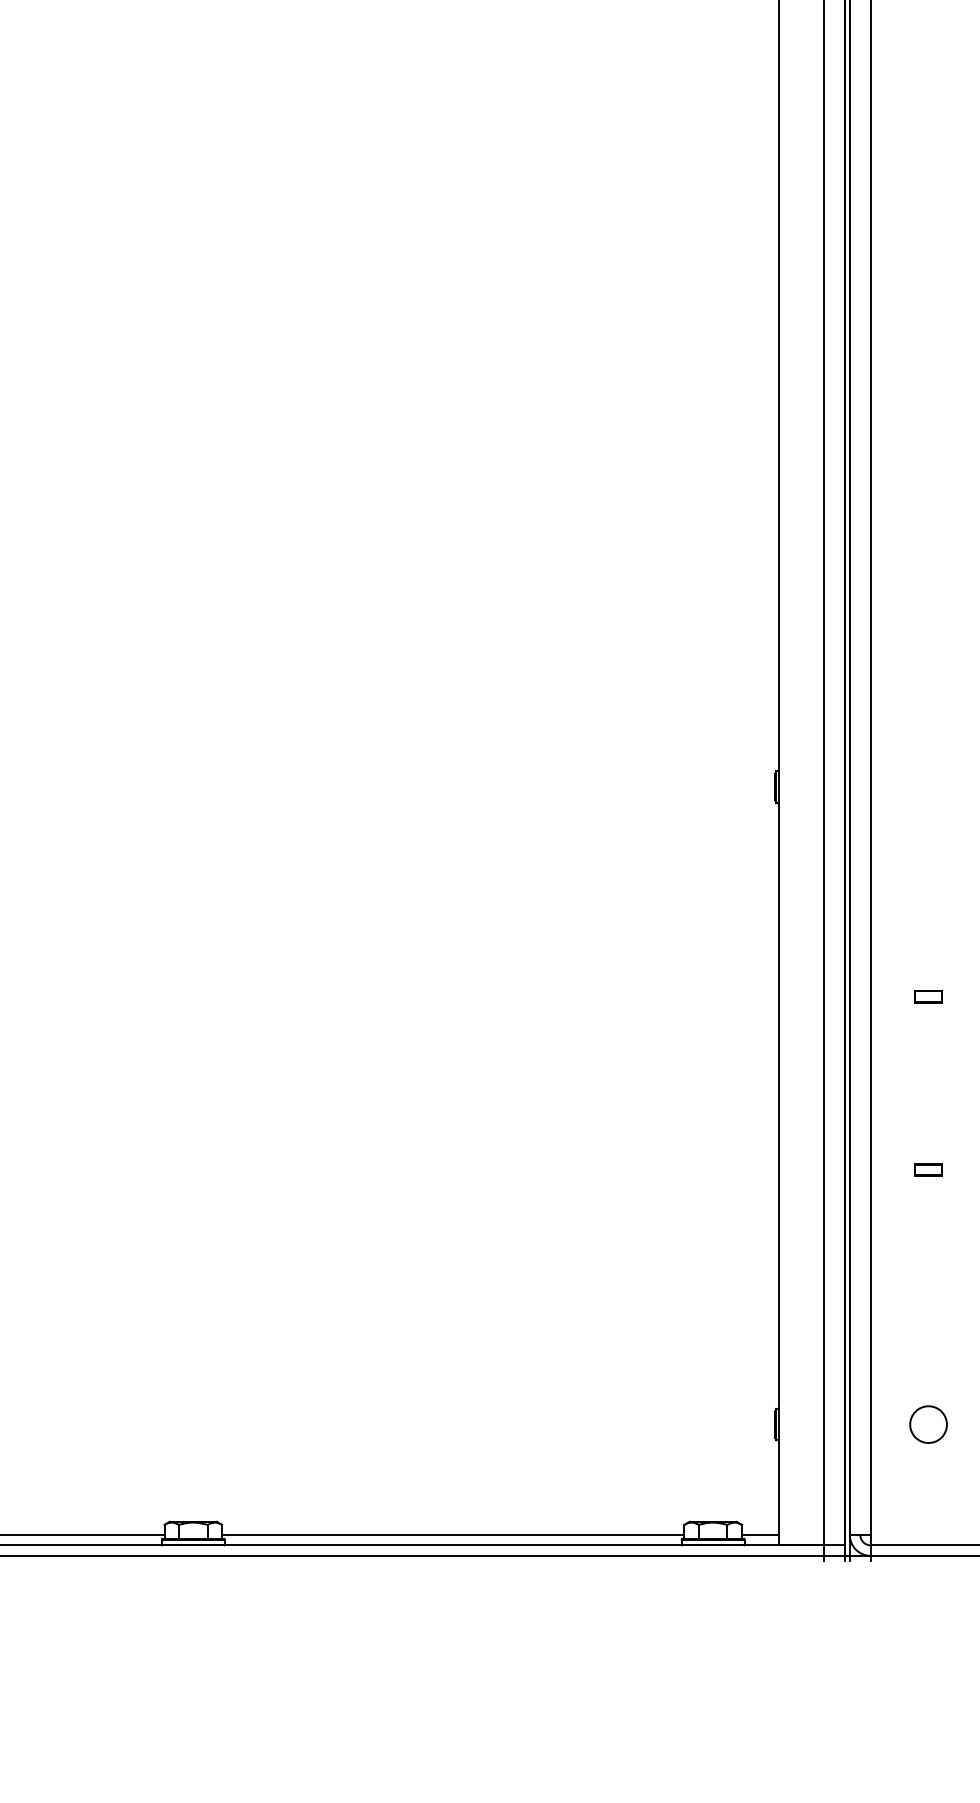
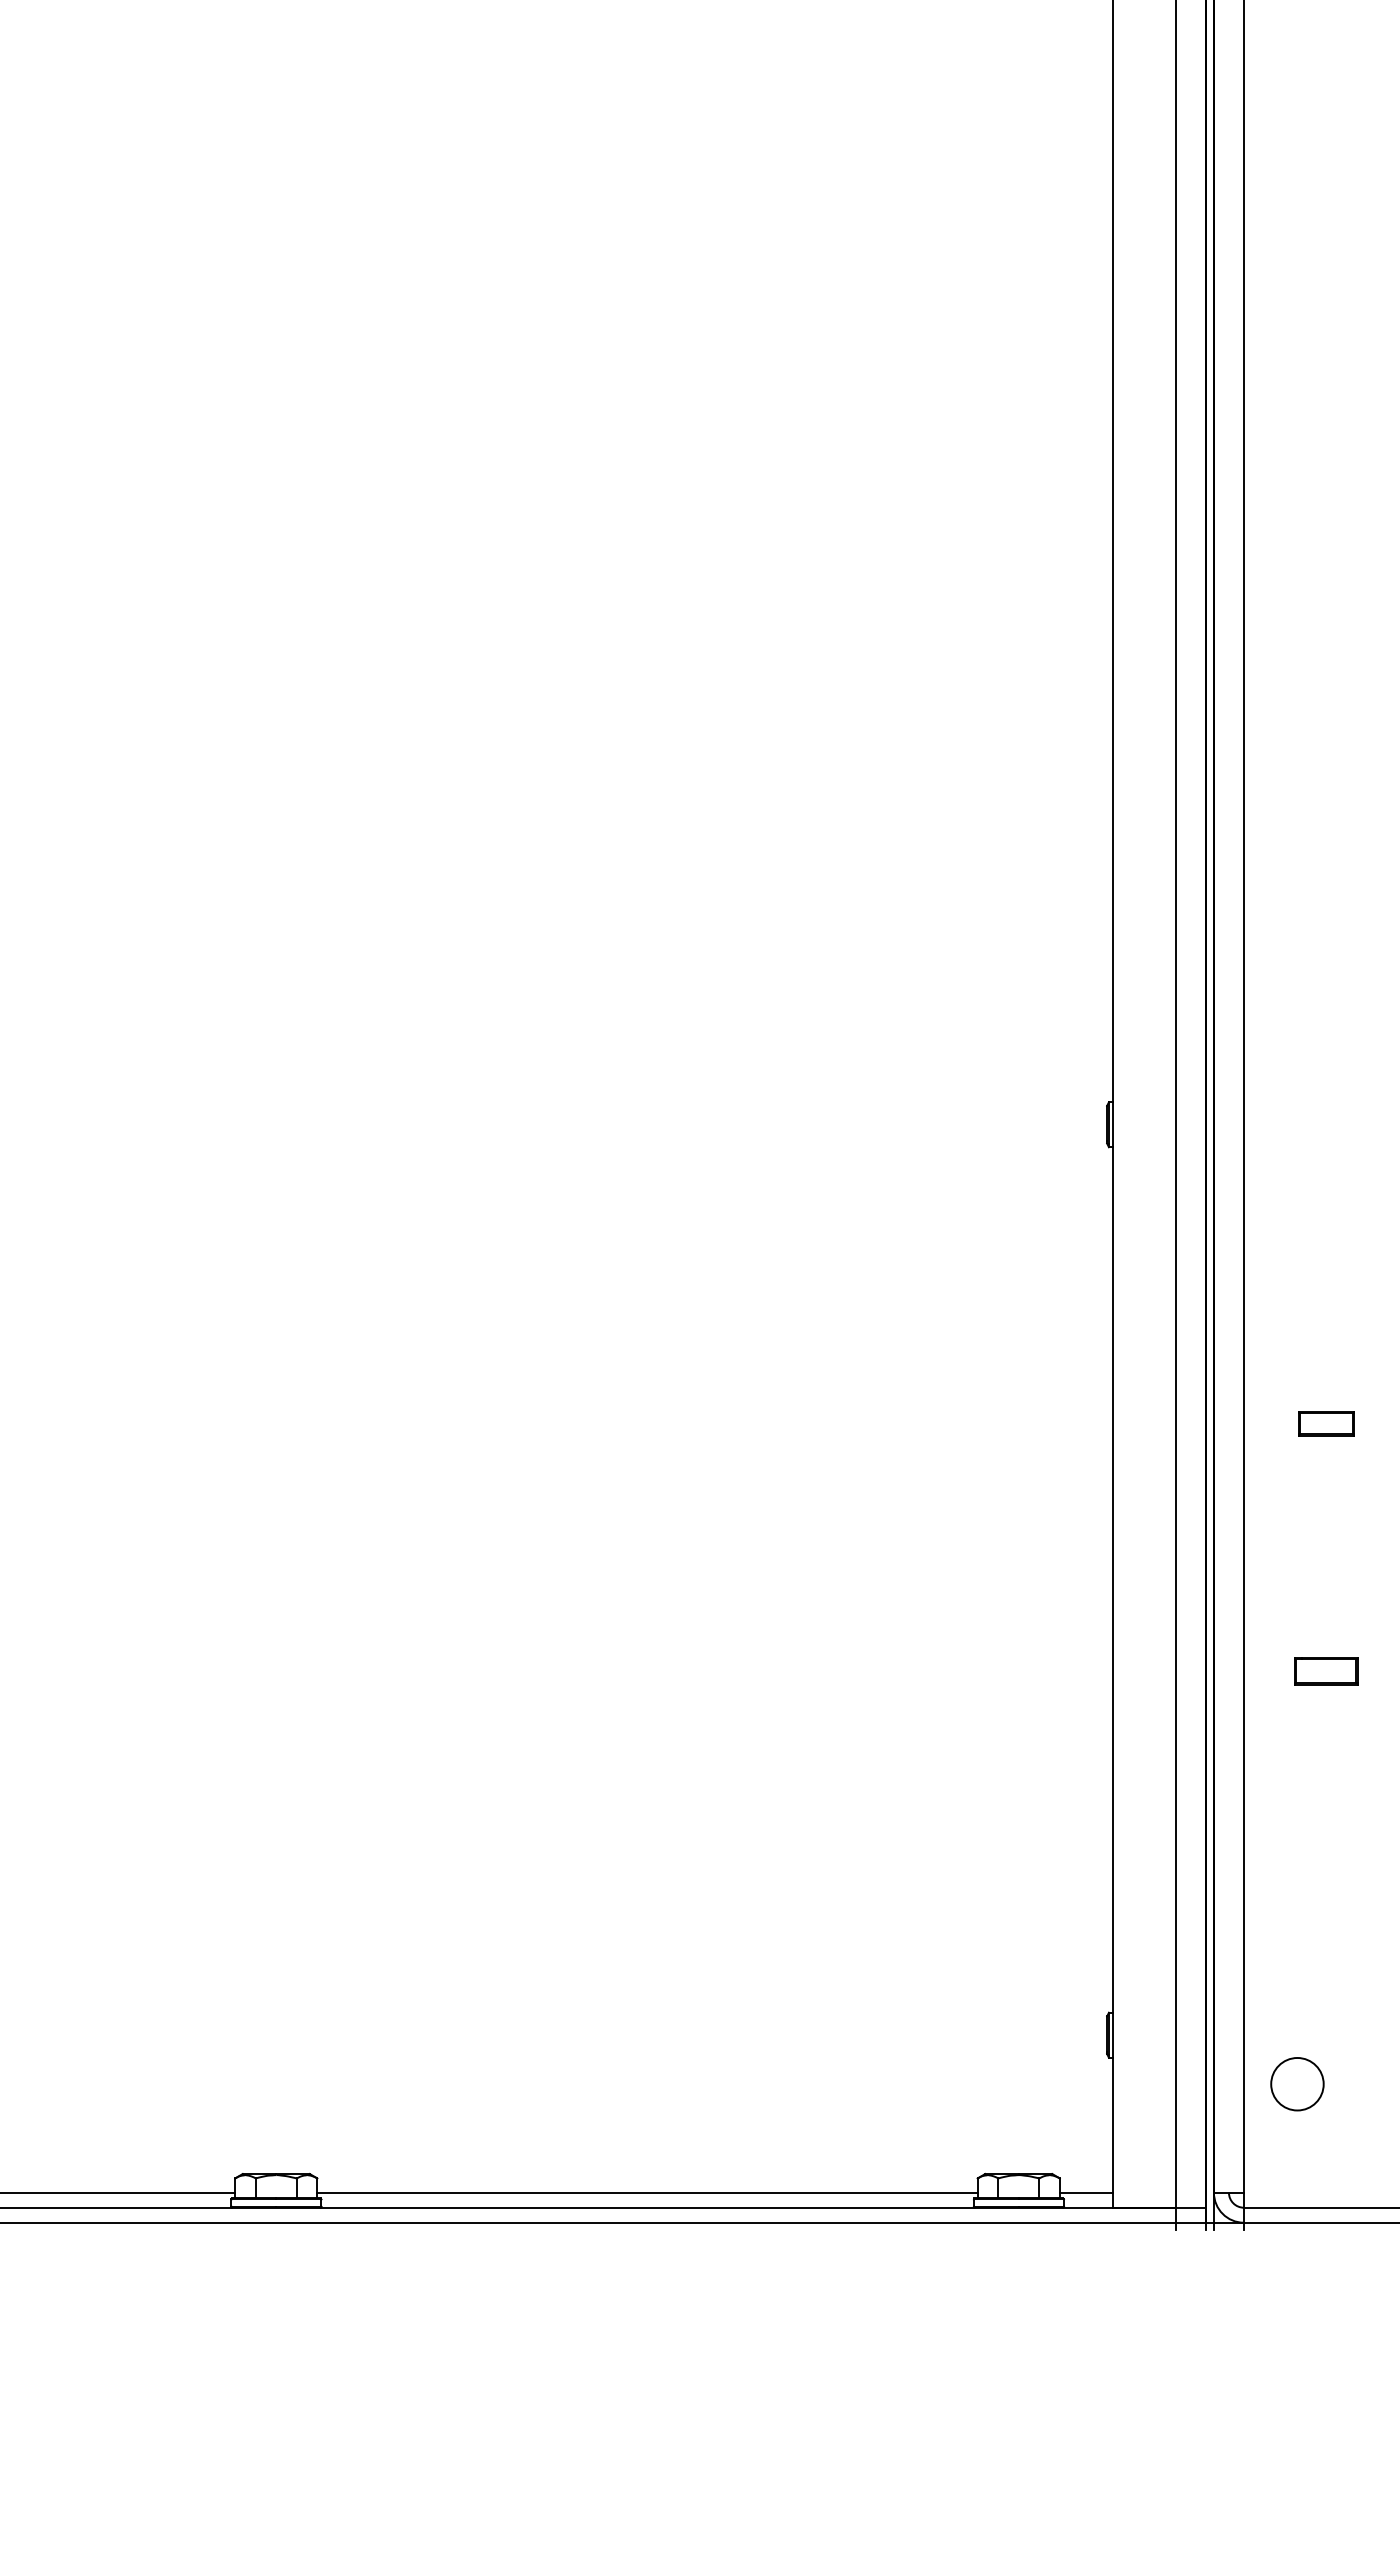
part: (928, 997) -> (1326, 1424), size x1.4
part: (928, 1169) -> (1326, 1671), size x1.6
circle: (928, 1424) -> (1297, 2084), moved

